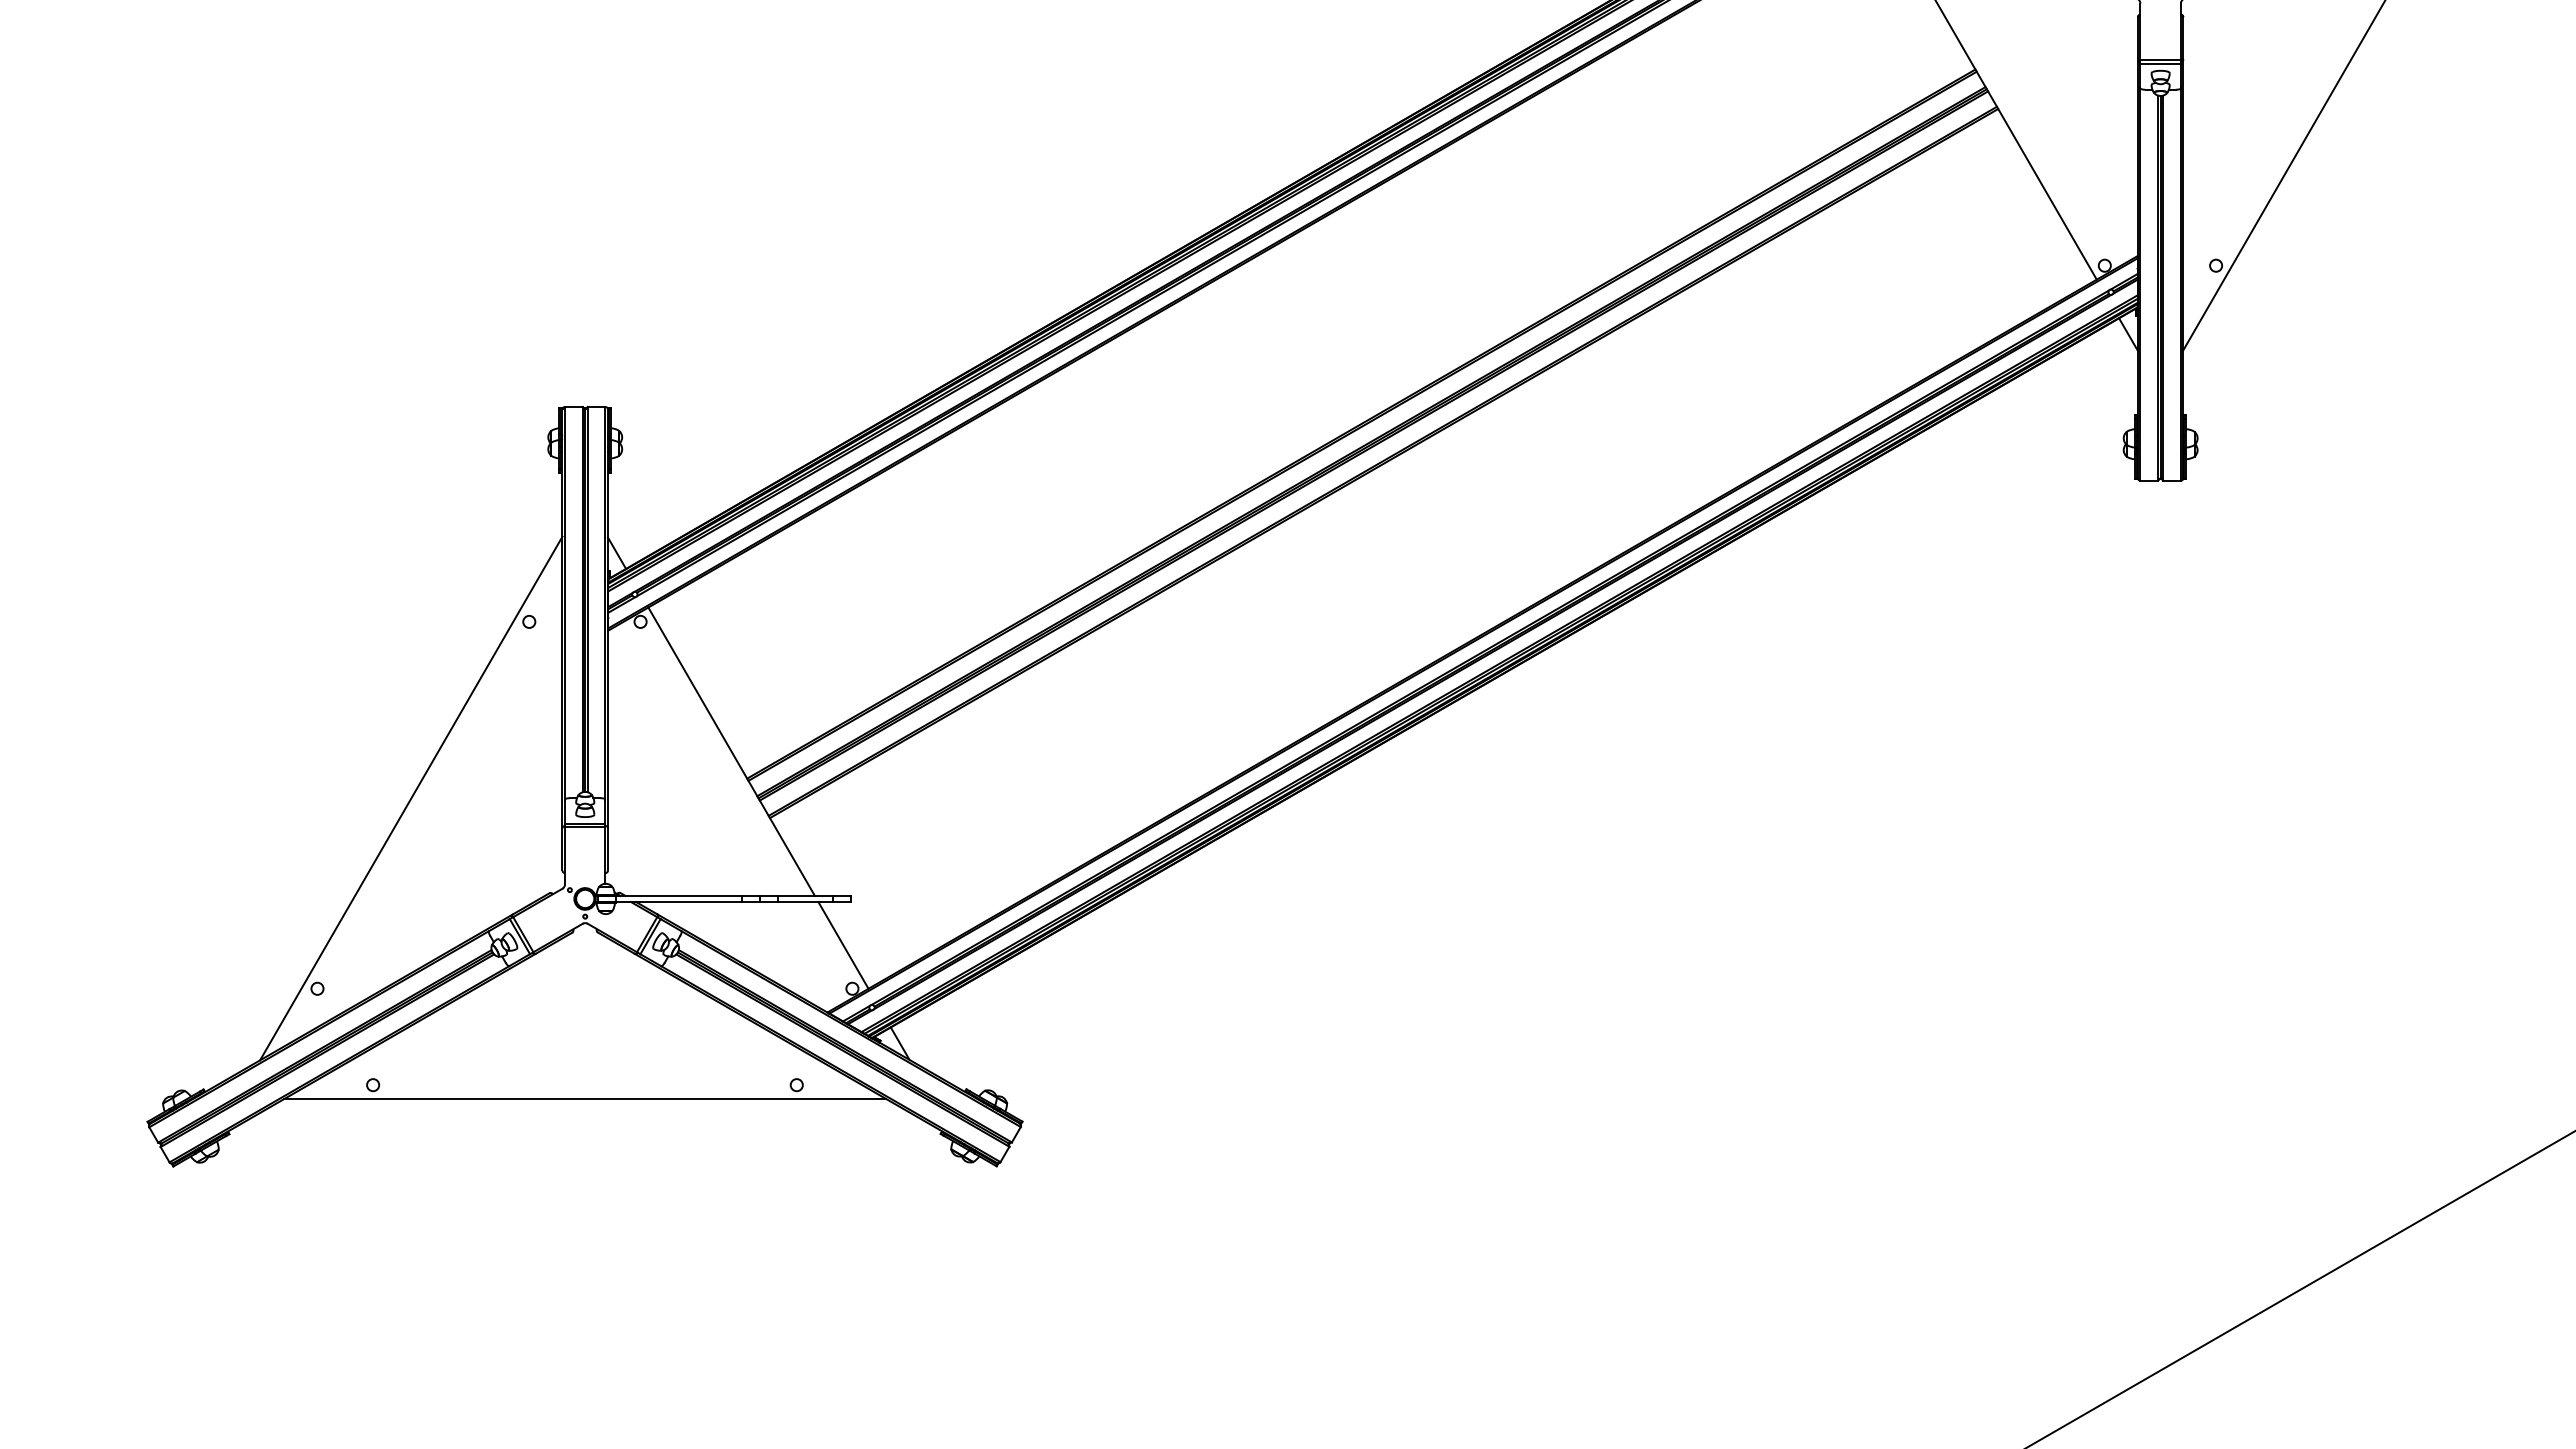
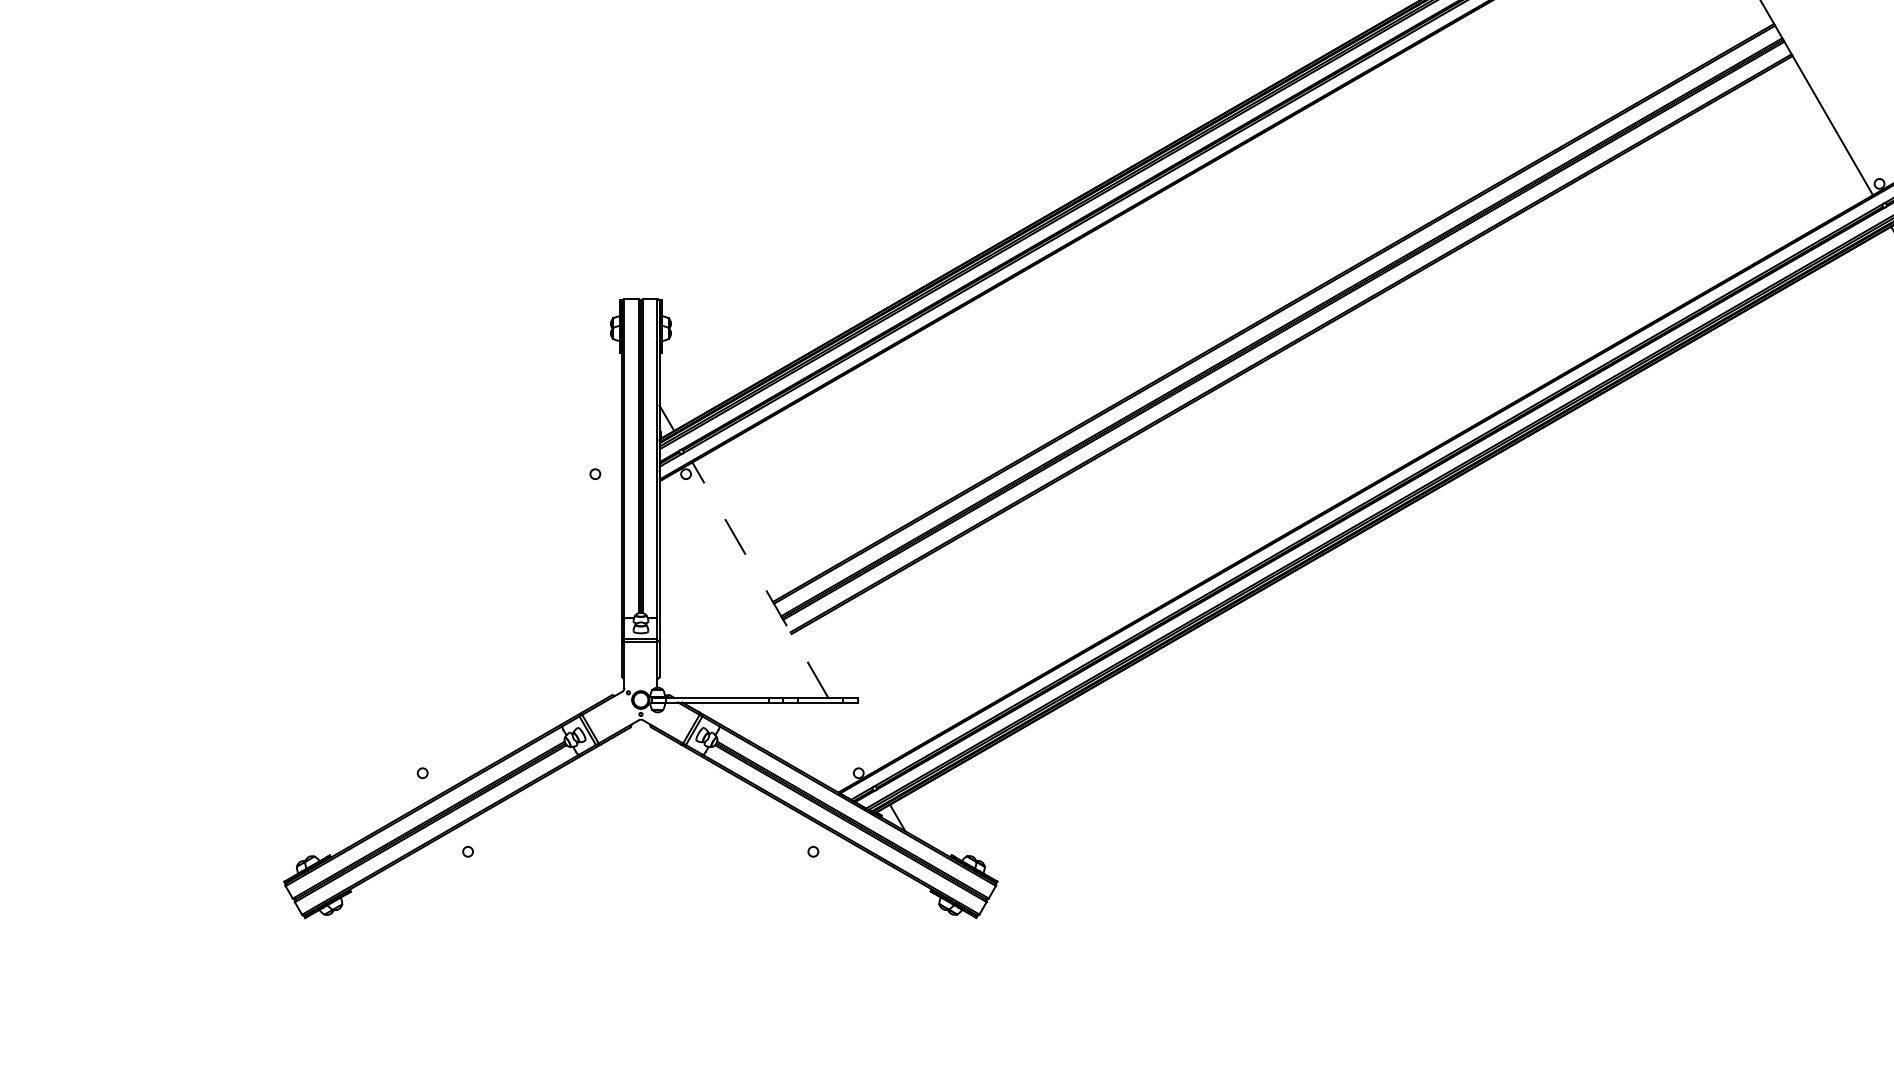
line: (731, 751) -> (760, 579), solid -> dashed
line: (411, 798) -> (499, 618), removed
line: (843, 945) -> (851, 737), removed
line: (585, 1099) -> (641, 863), removed

